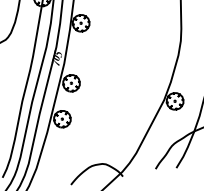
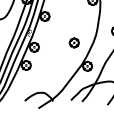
part: (141, 61) -> (73, 42), added

